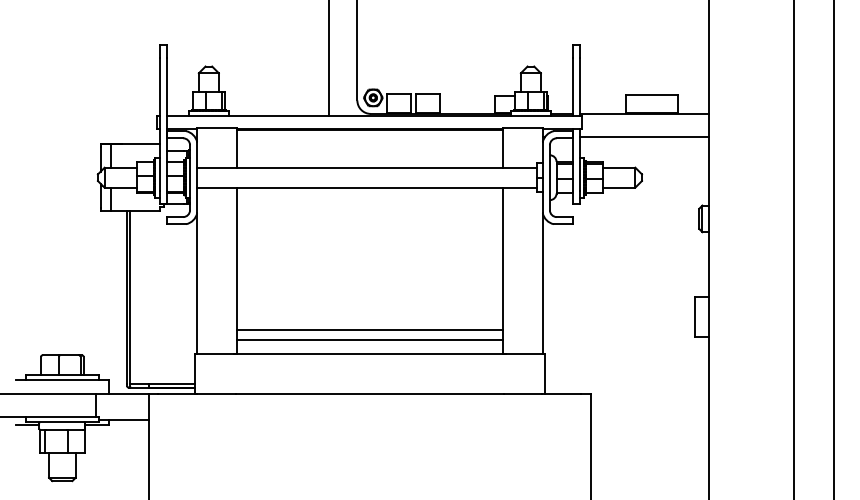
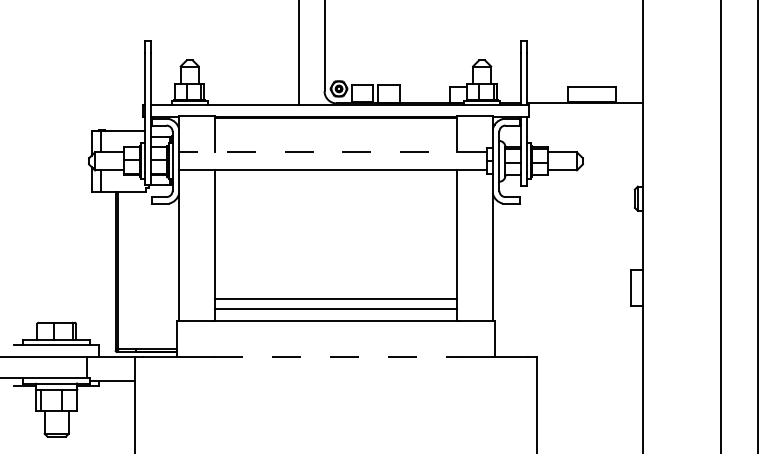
line: (643, 137) -> (584, 124), removed
line: (366, 167) -> (332, 152), solid -> dashed
line: (370, 393) -> (336, 357), solid -> dashed

